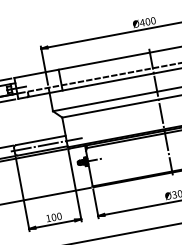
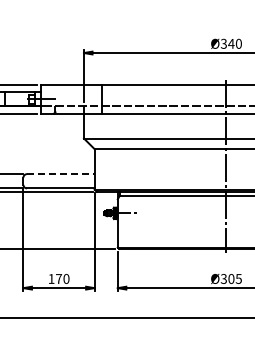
text: (144, 22) -> (227, 43), Ø400 -> Ø340
line: (40, 140) -> (60, 174), solid -> dashed
line: (46, 144) -> (67, 181), removed
text: (54, 217) -> (59, 278), 100 -> 170

